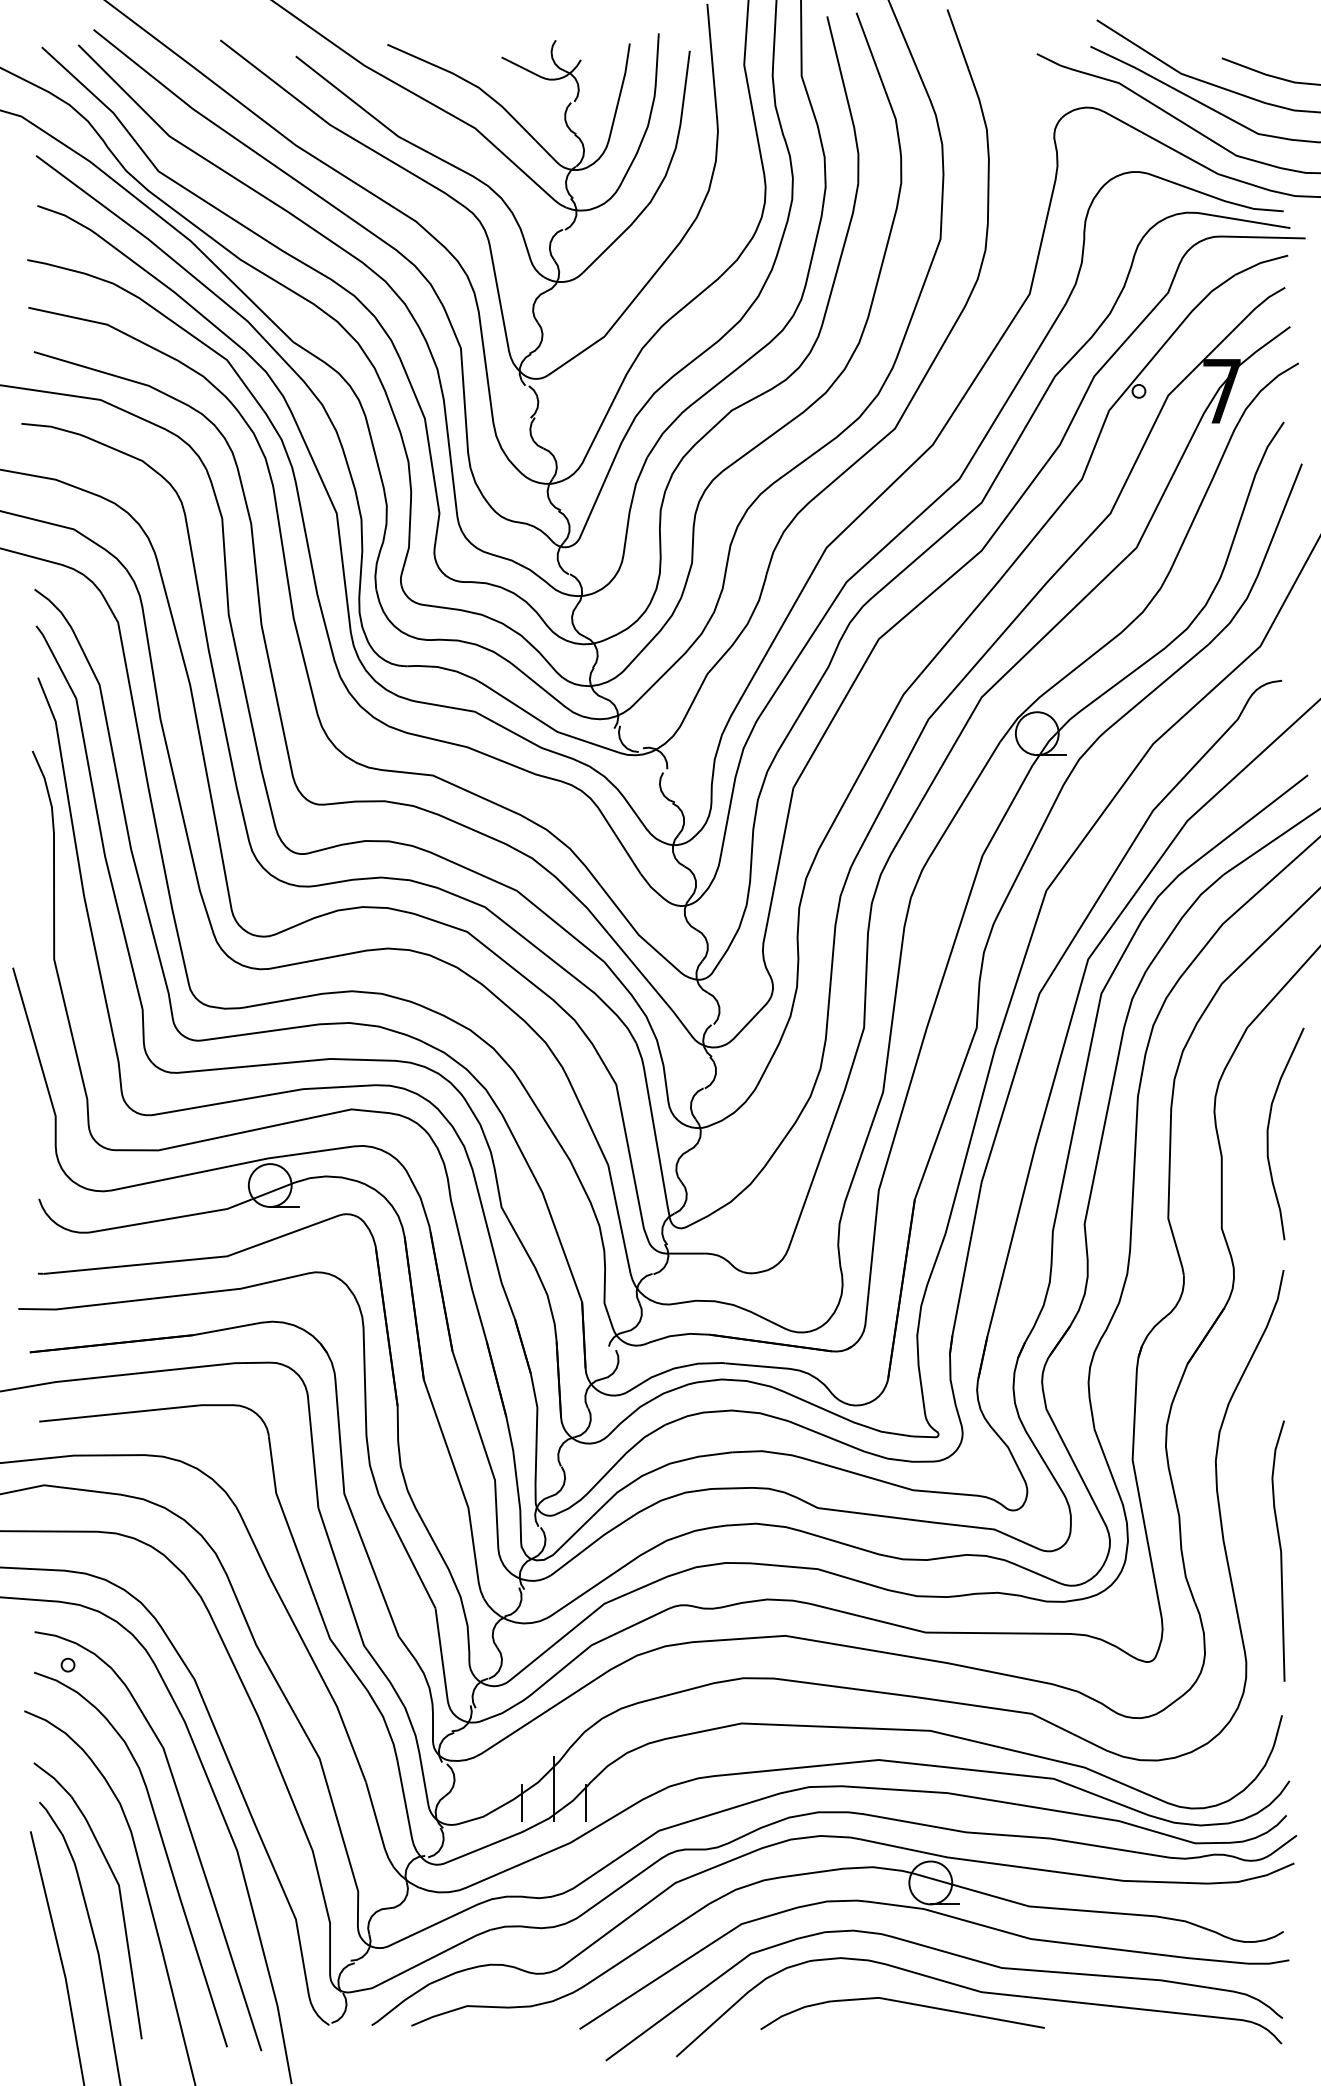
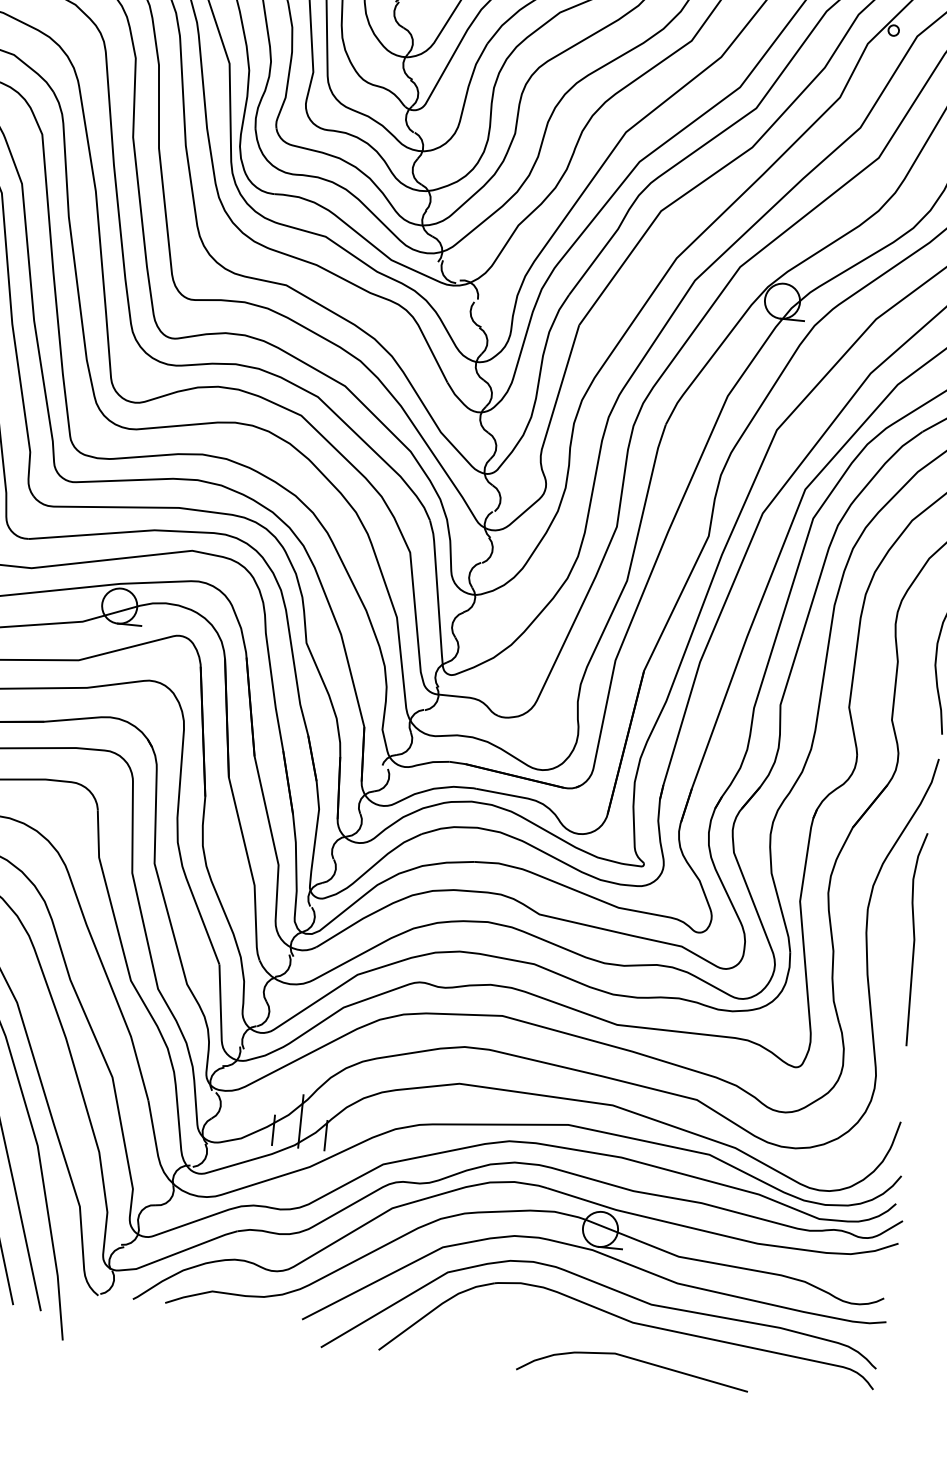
curve: (1279, 1549) -> (913, 937), moved
curve: (903, 2003) -> (634, 1360), moved

